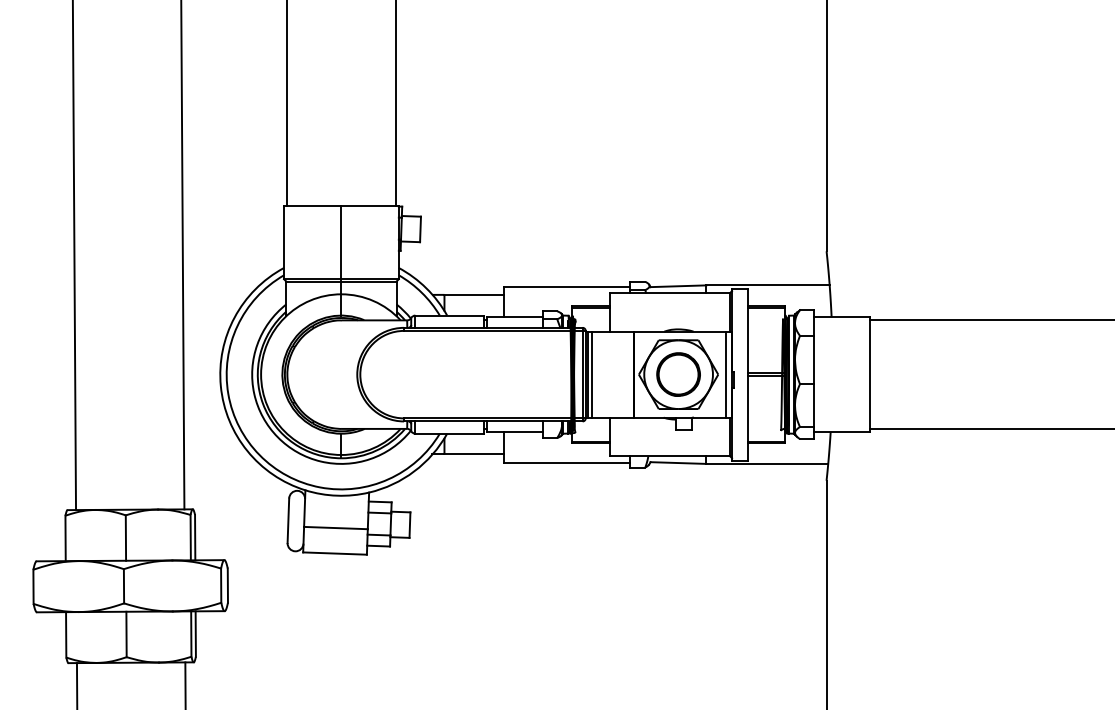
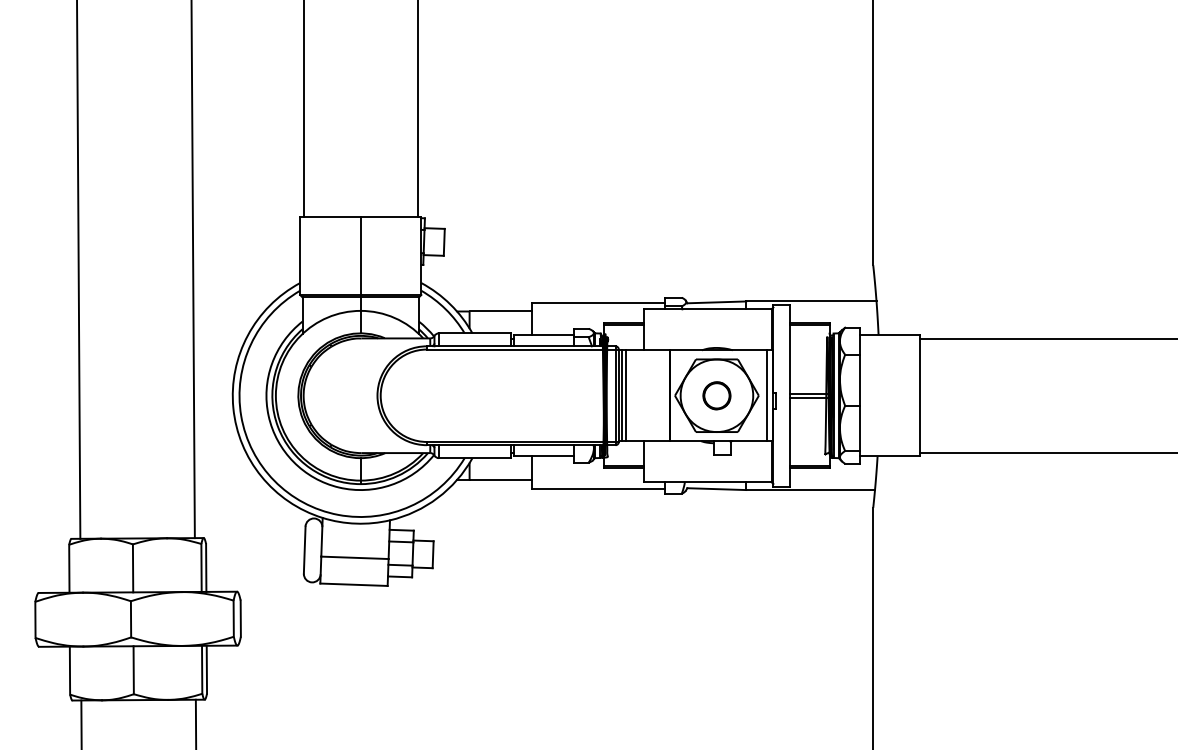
part: (678, 374) -> (716, 395), size x0.6

